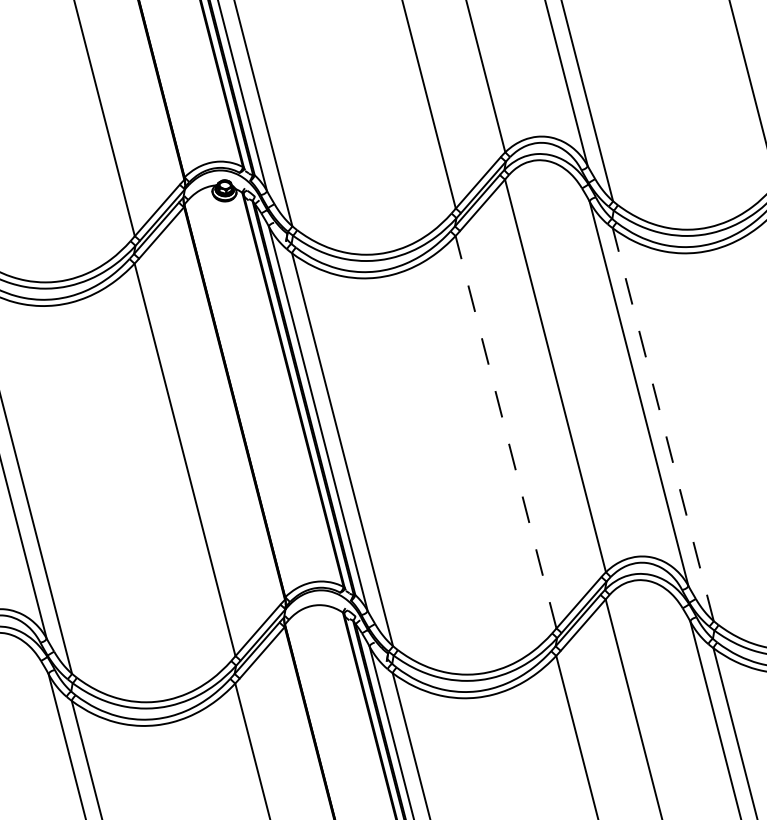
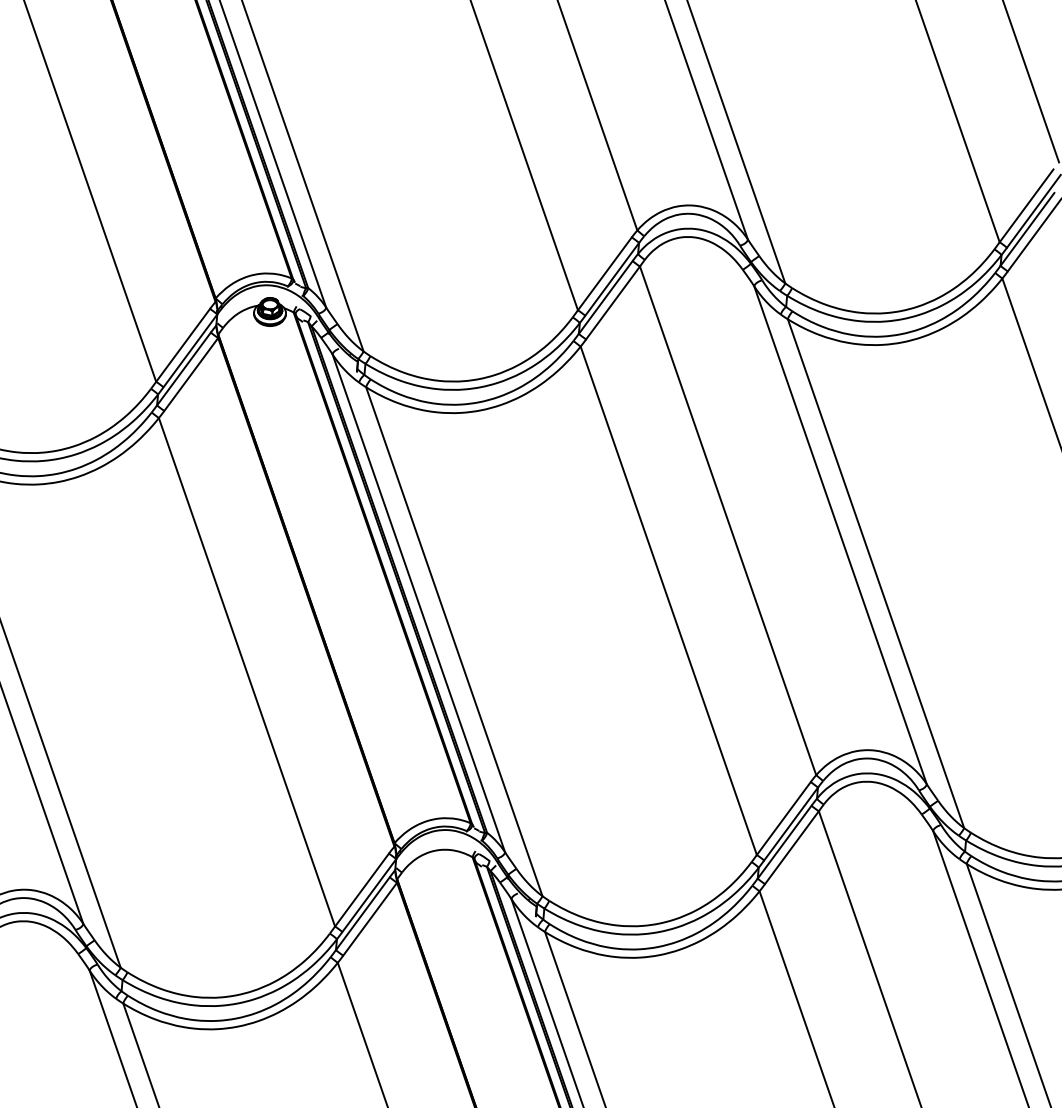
line: (662, 424) -> (875, 573), dashed -> solid
line: (505, 431) -> (668, 600), dashed -> solid

